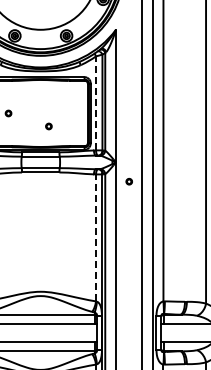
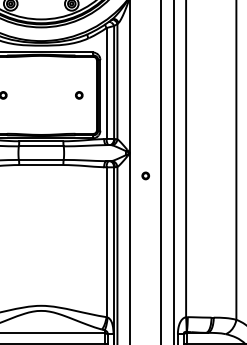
line: (96, 103) -> (107, 83), dashed -> solid
part: (48, 126) -> (78, 95), moved
line: (96, 237) -> (107, 241), dashed -> solid

